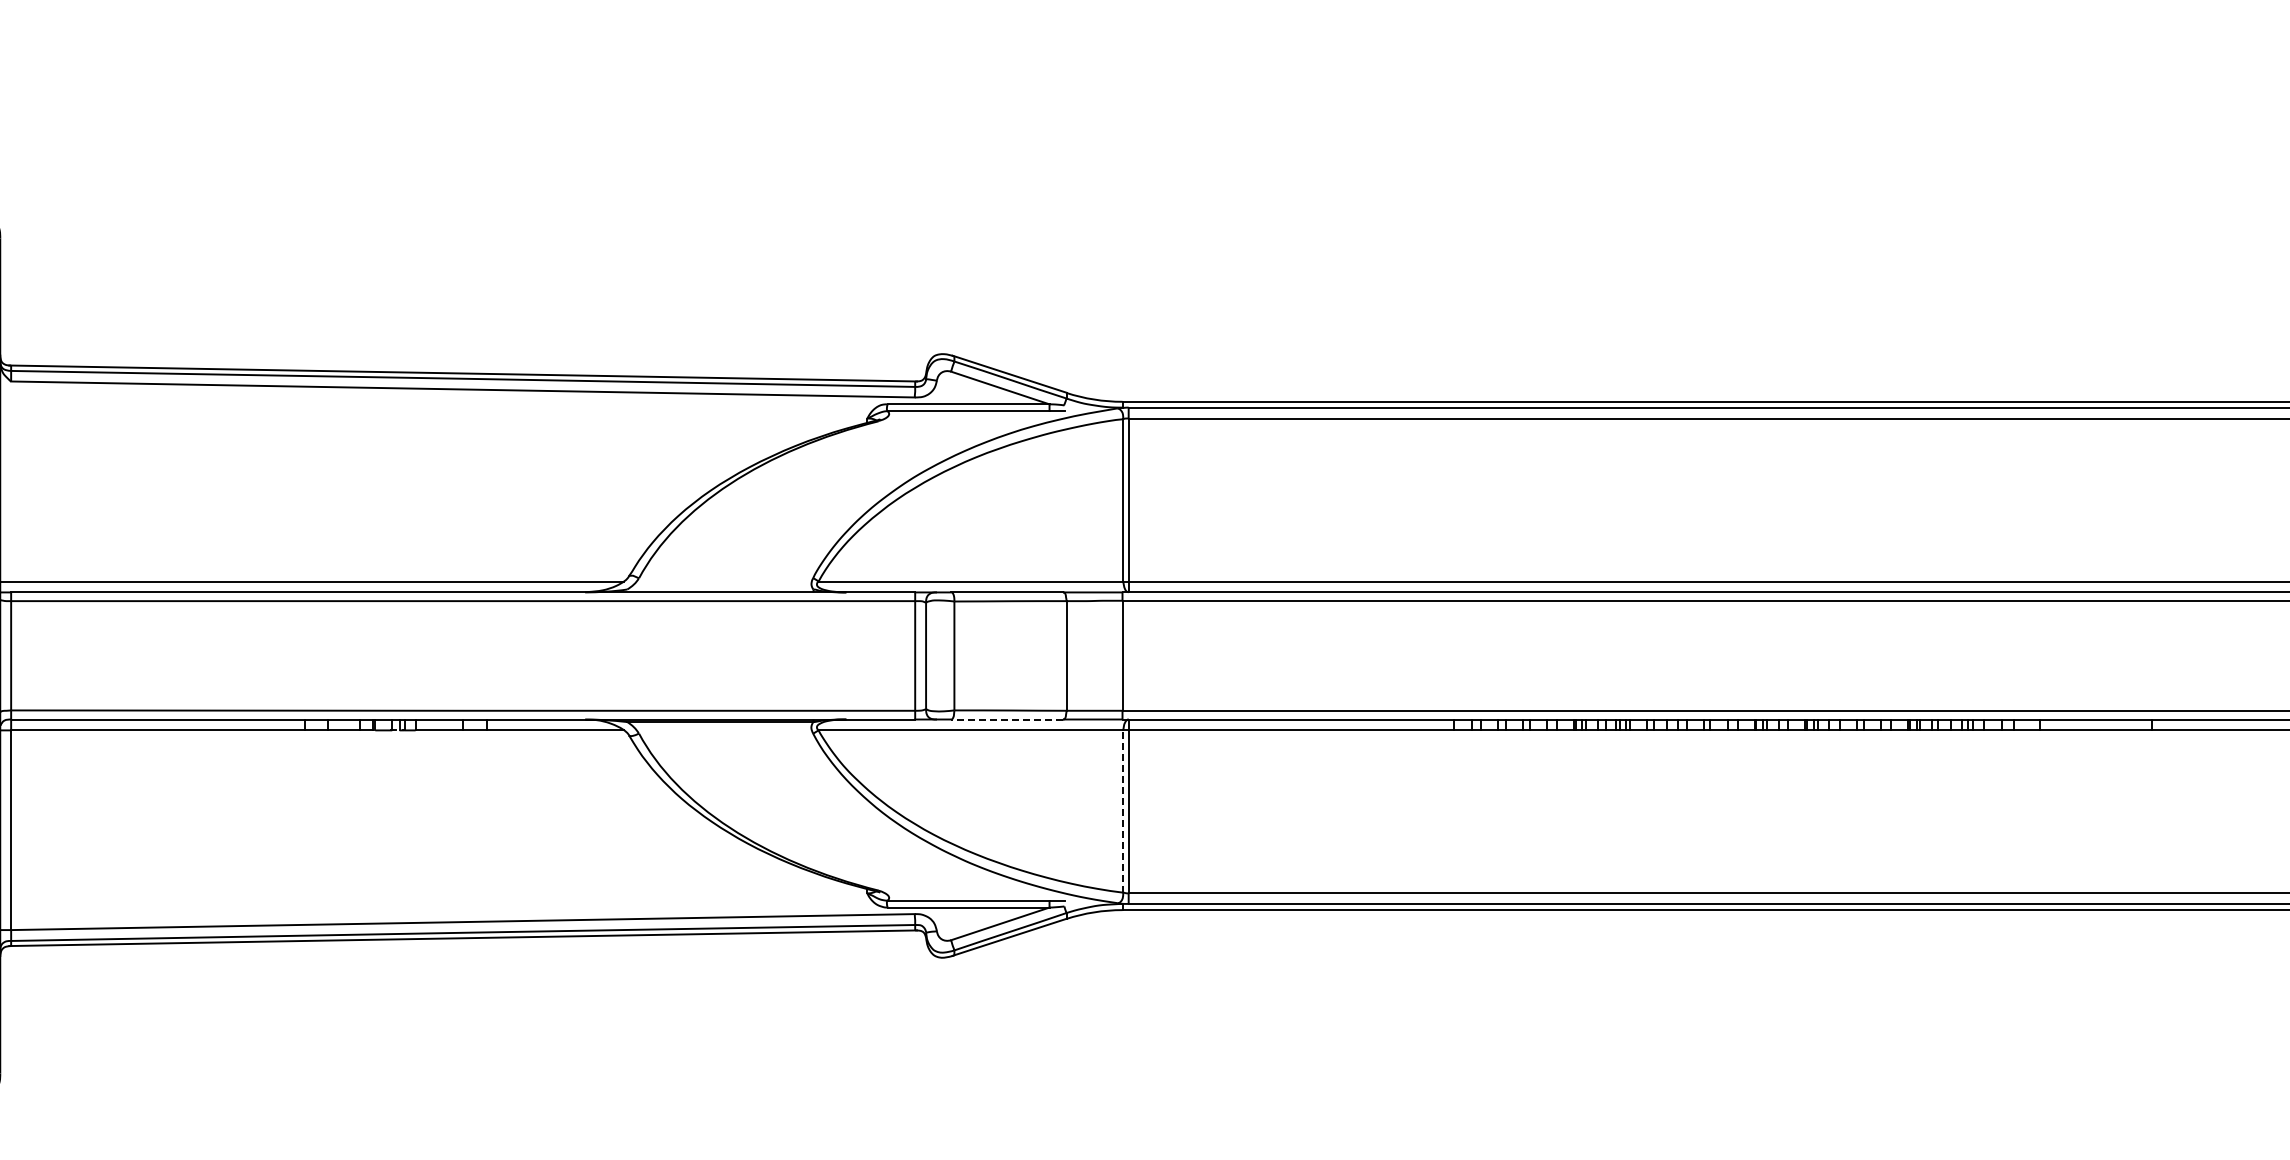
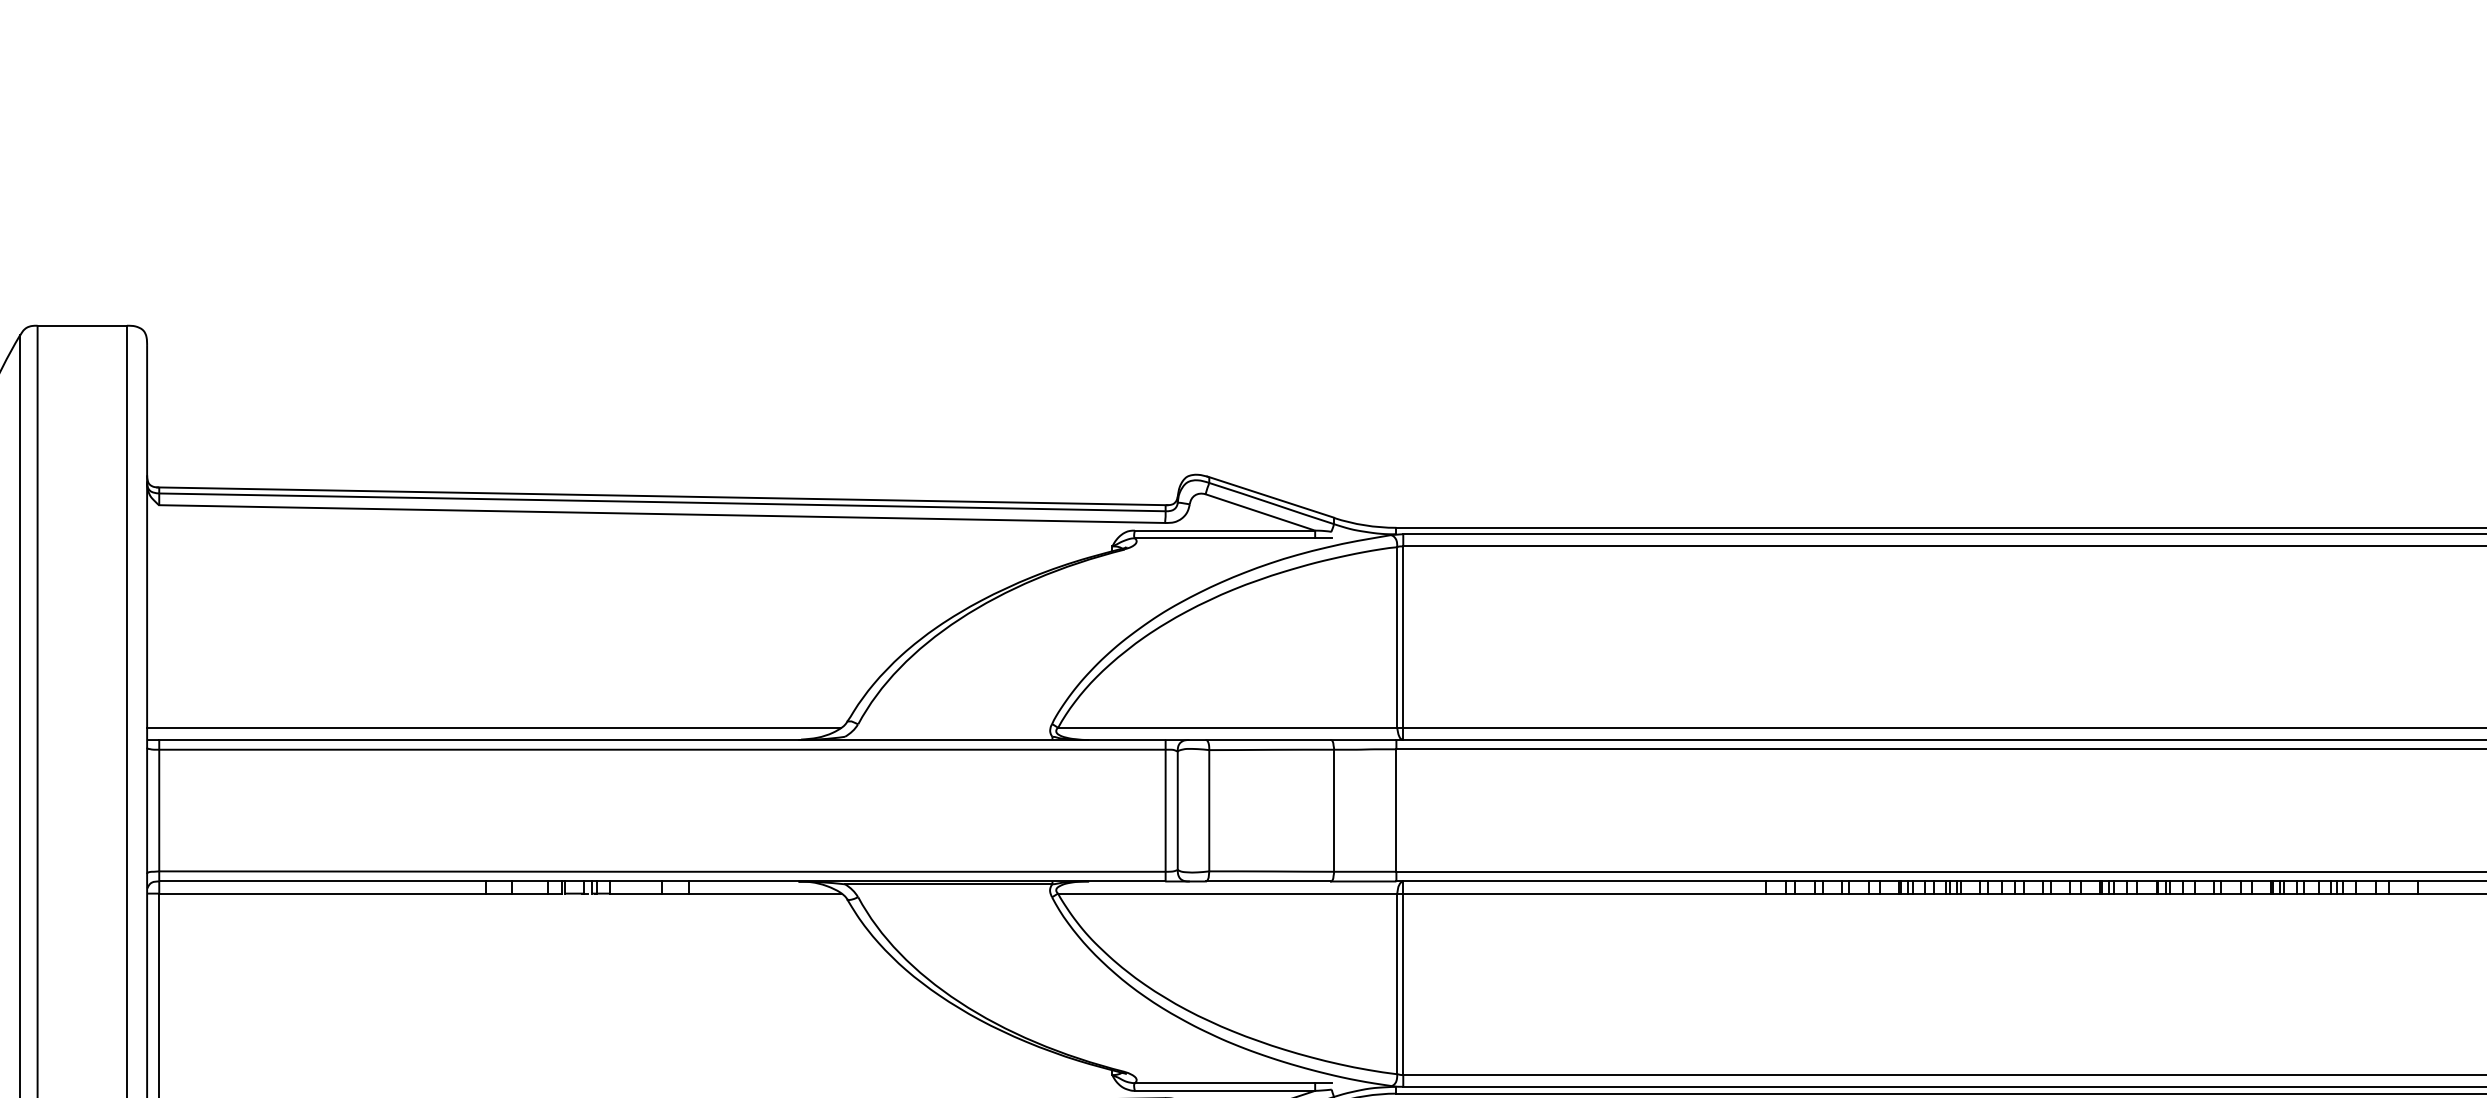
line: (1007, 719) -> (1268, 881), dashed -> solid
line: (1123, 811) -> (1397, 983), dashed -> solid

